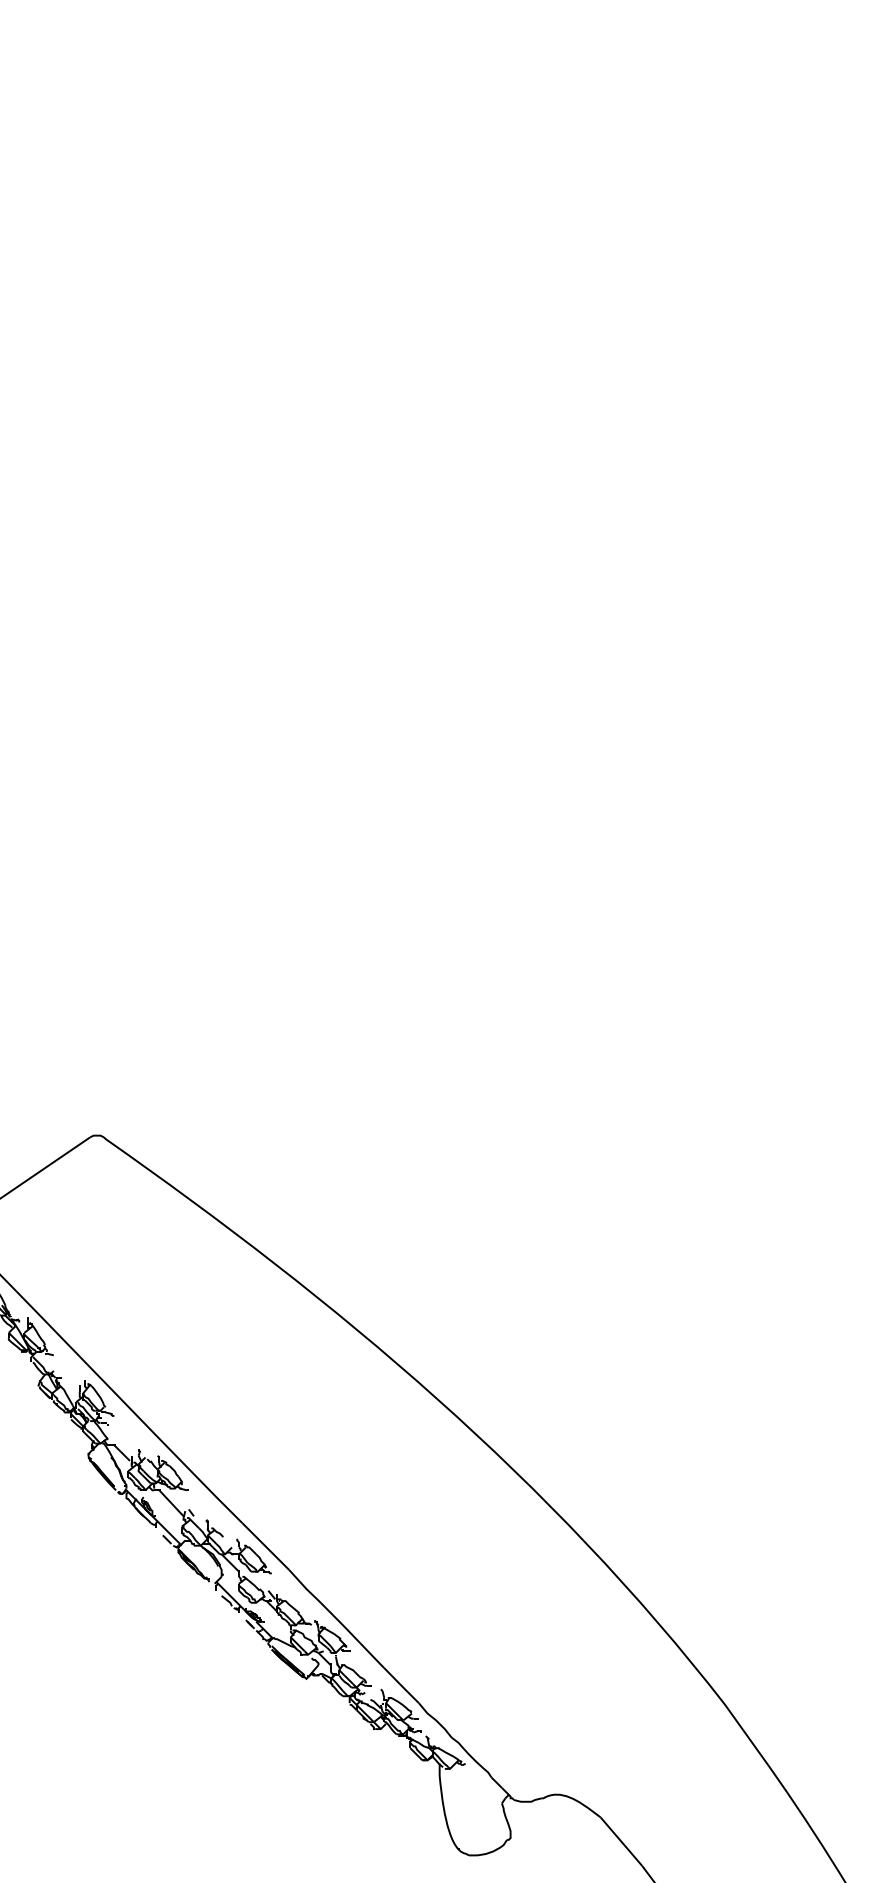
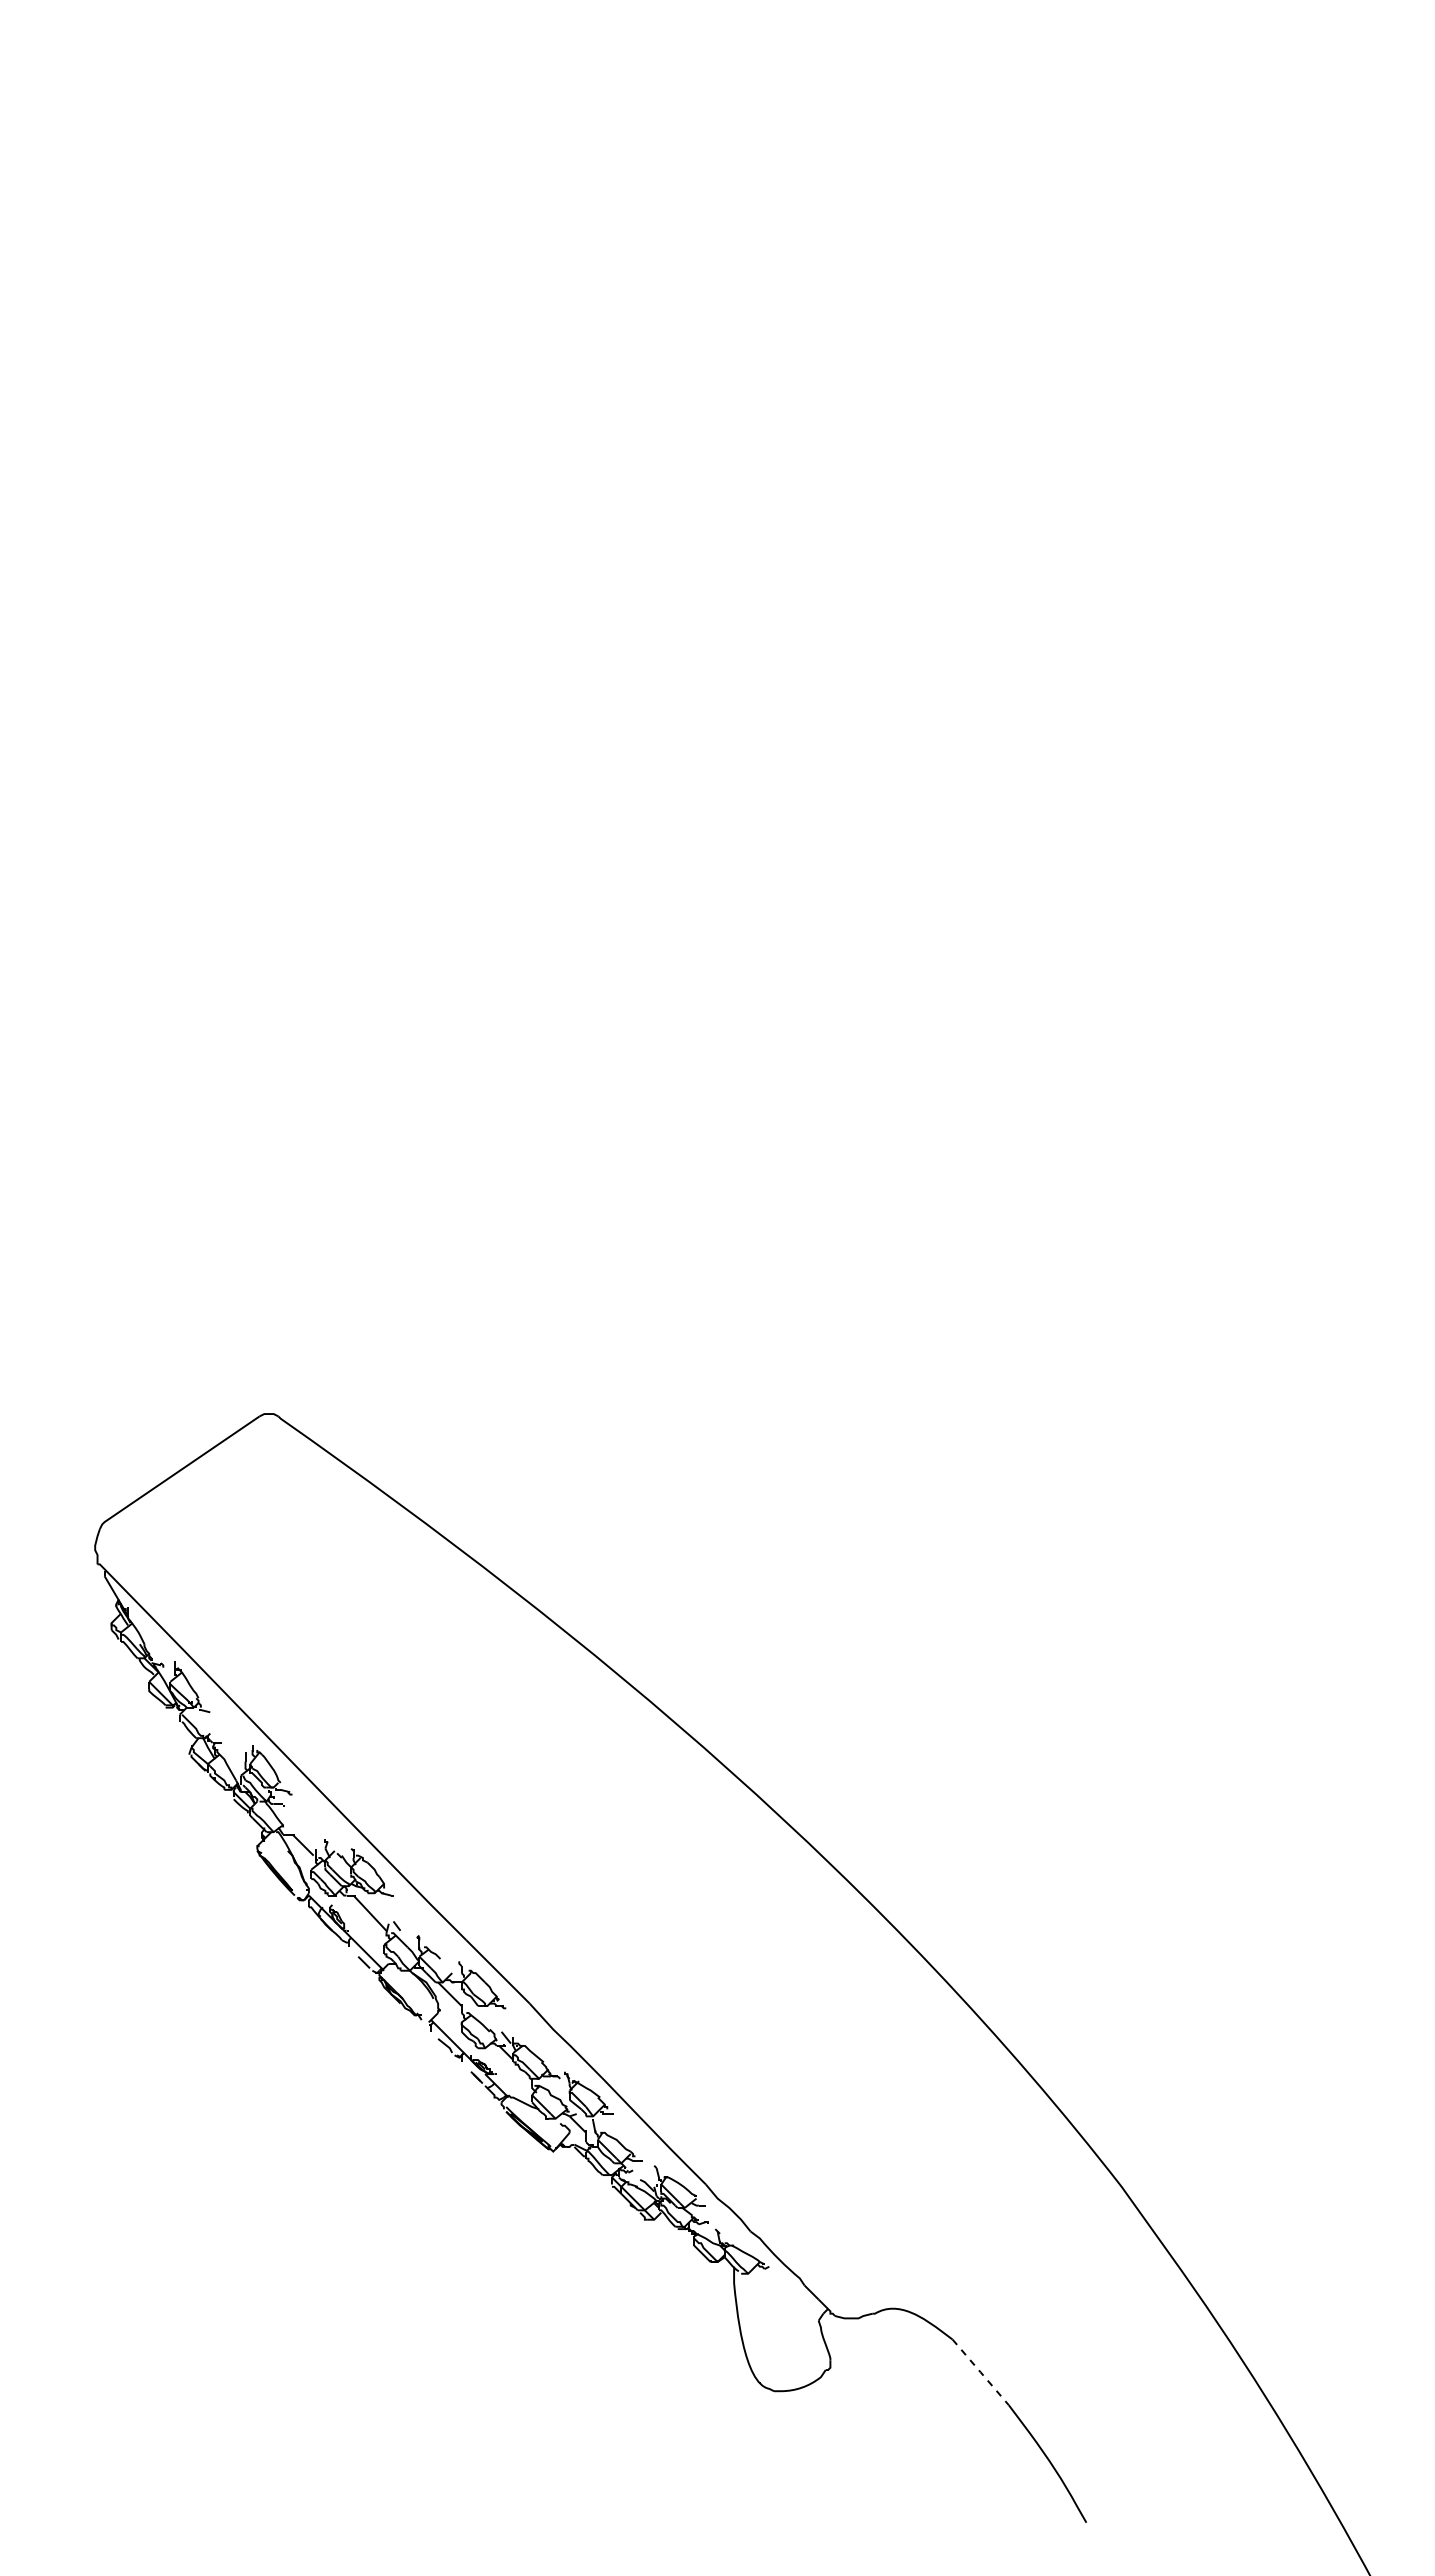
line: (621, 1841) -> (980, 2372), solid -> dashed

